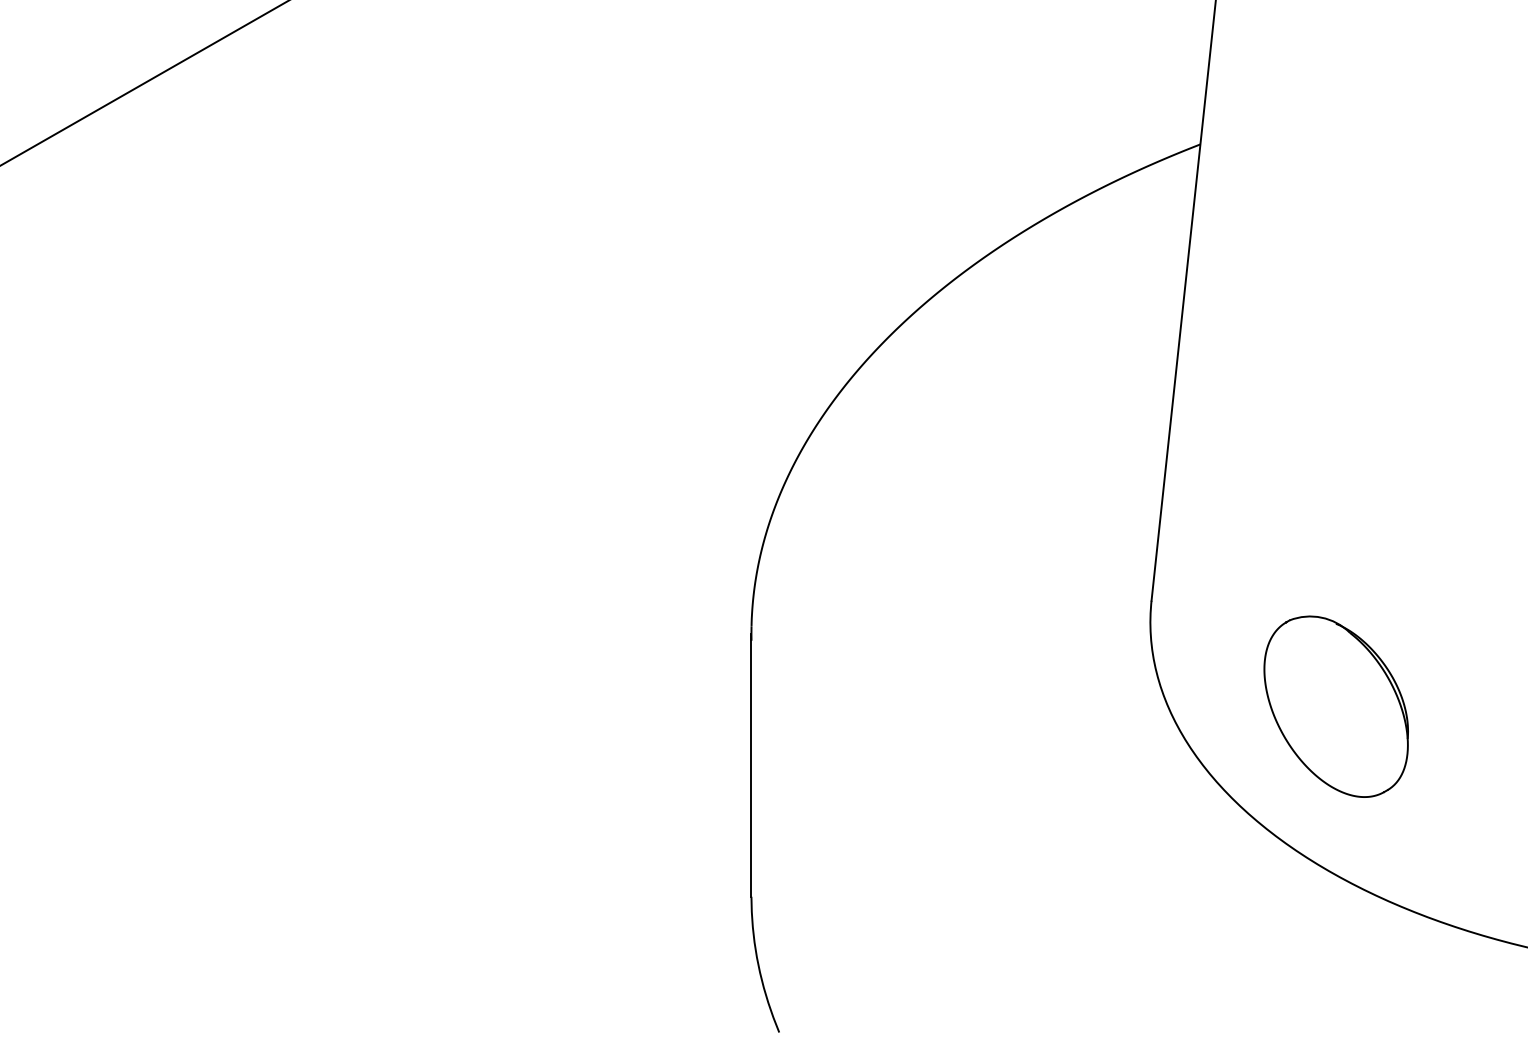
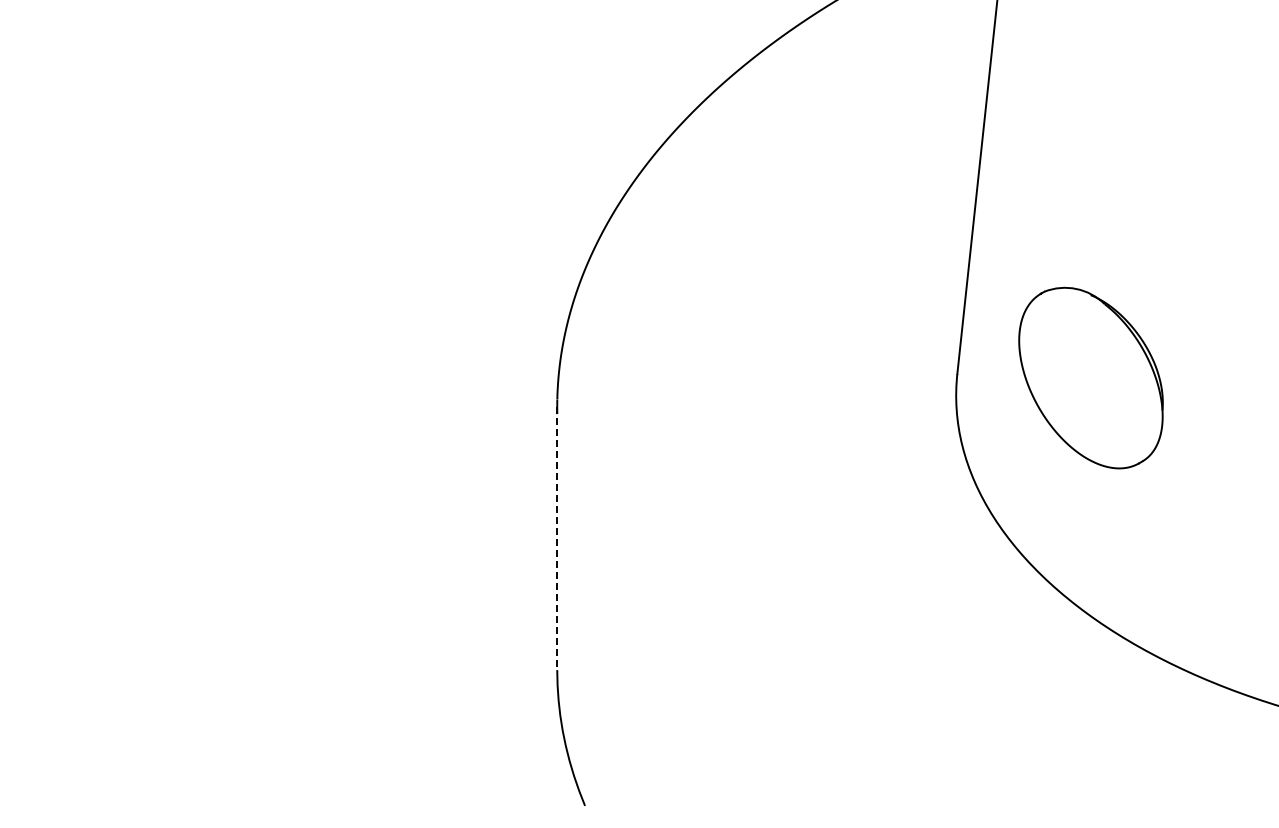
part: (1335, 706) -> (1090, 377), moved
line: (751, 765) -> (557, 538), solid -> dashed

